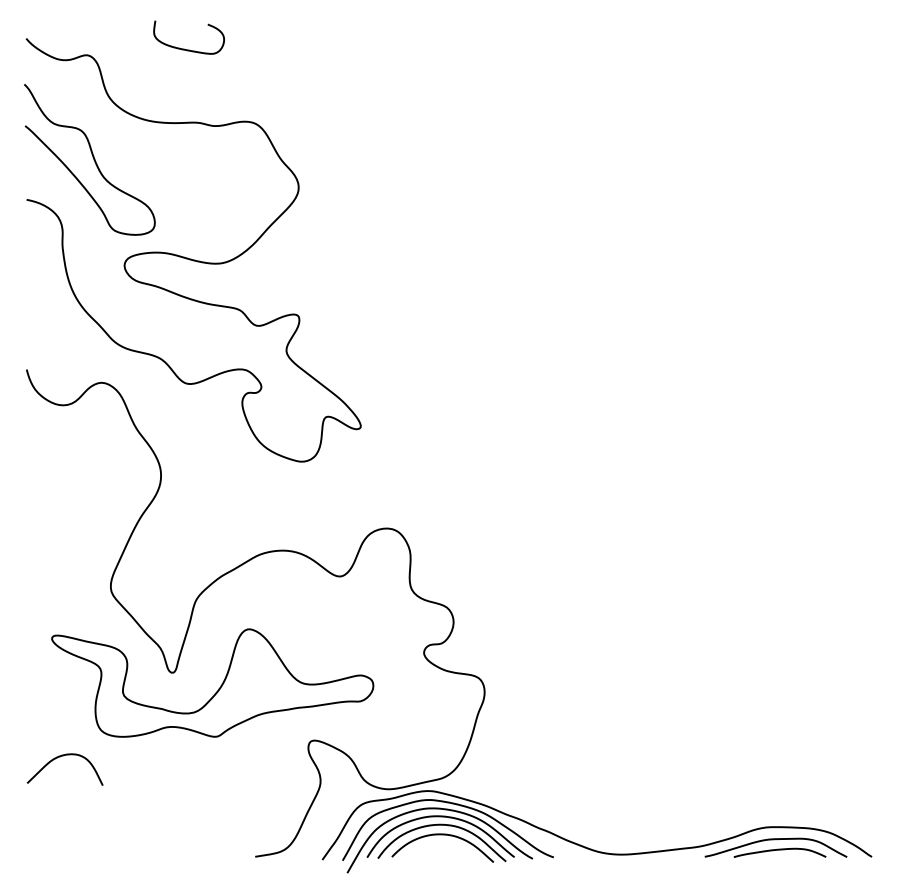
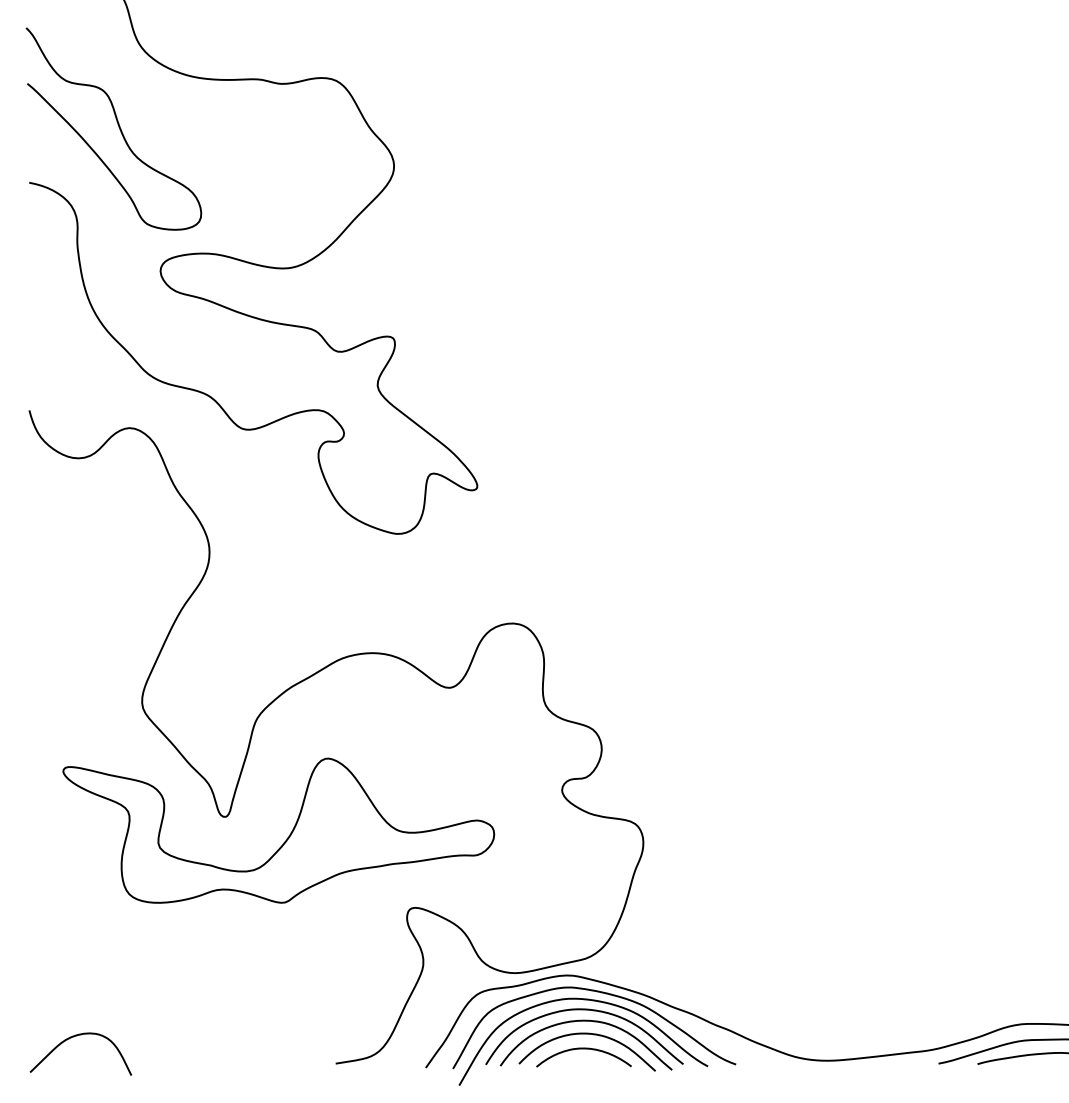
curve: (60, 757) -> (74, 1037), moved
curve: (440, 846) -> (584, 1049), added

